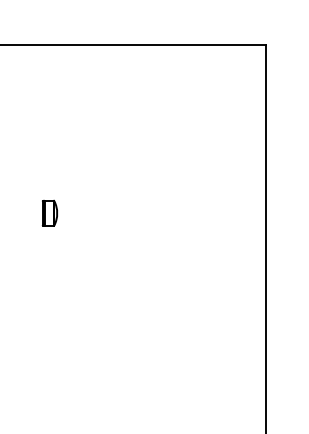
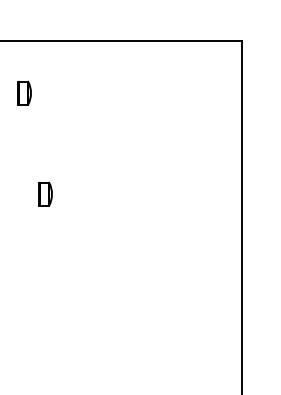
part: (26, 101) -> (24, 92), added

